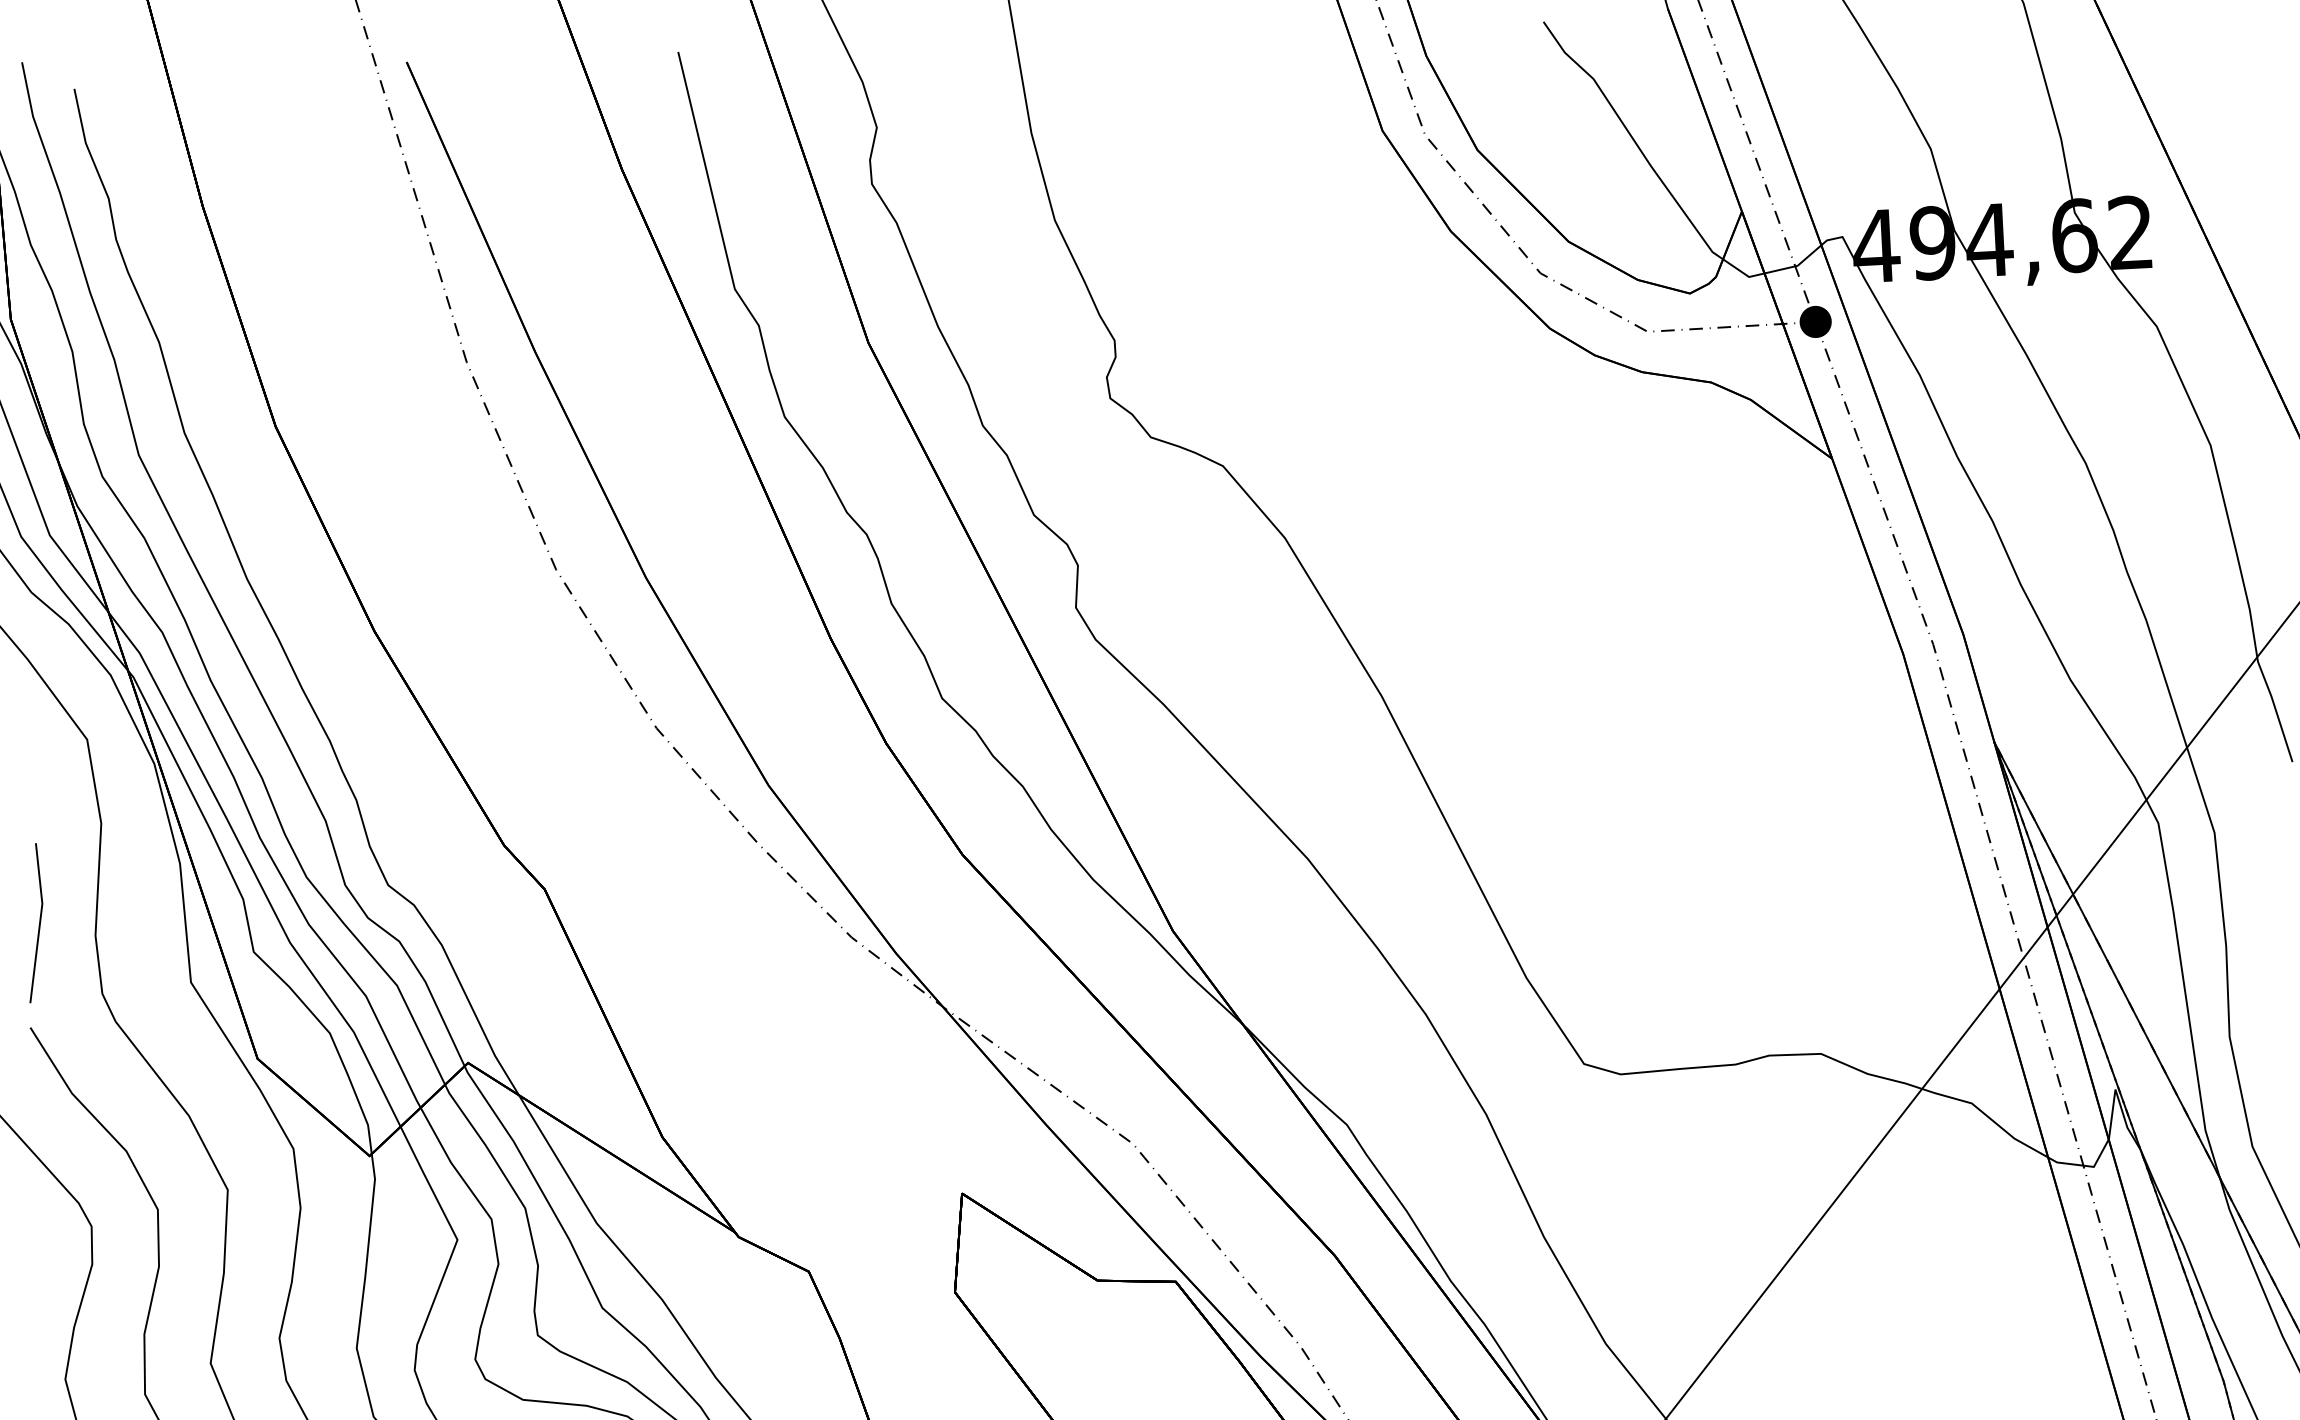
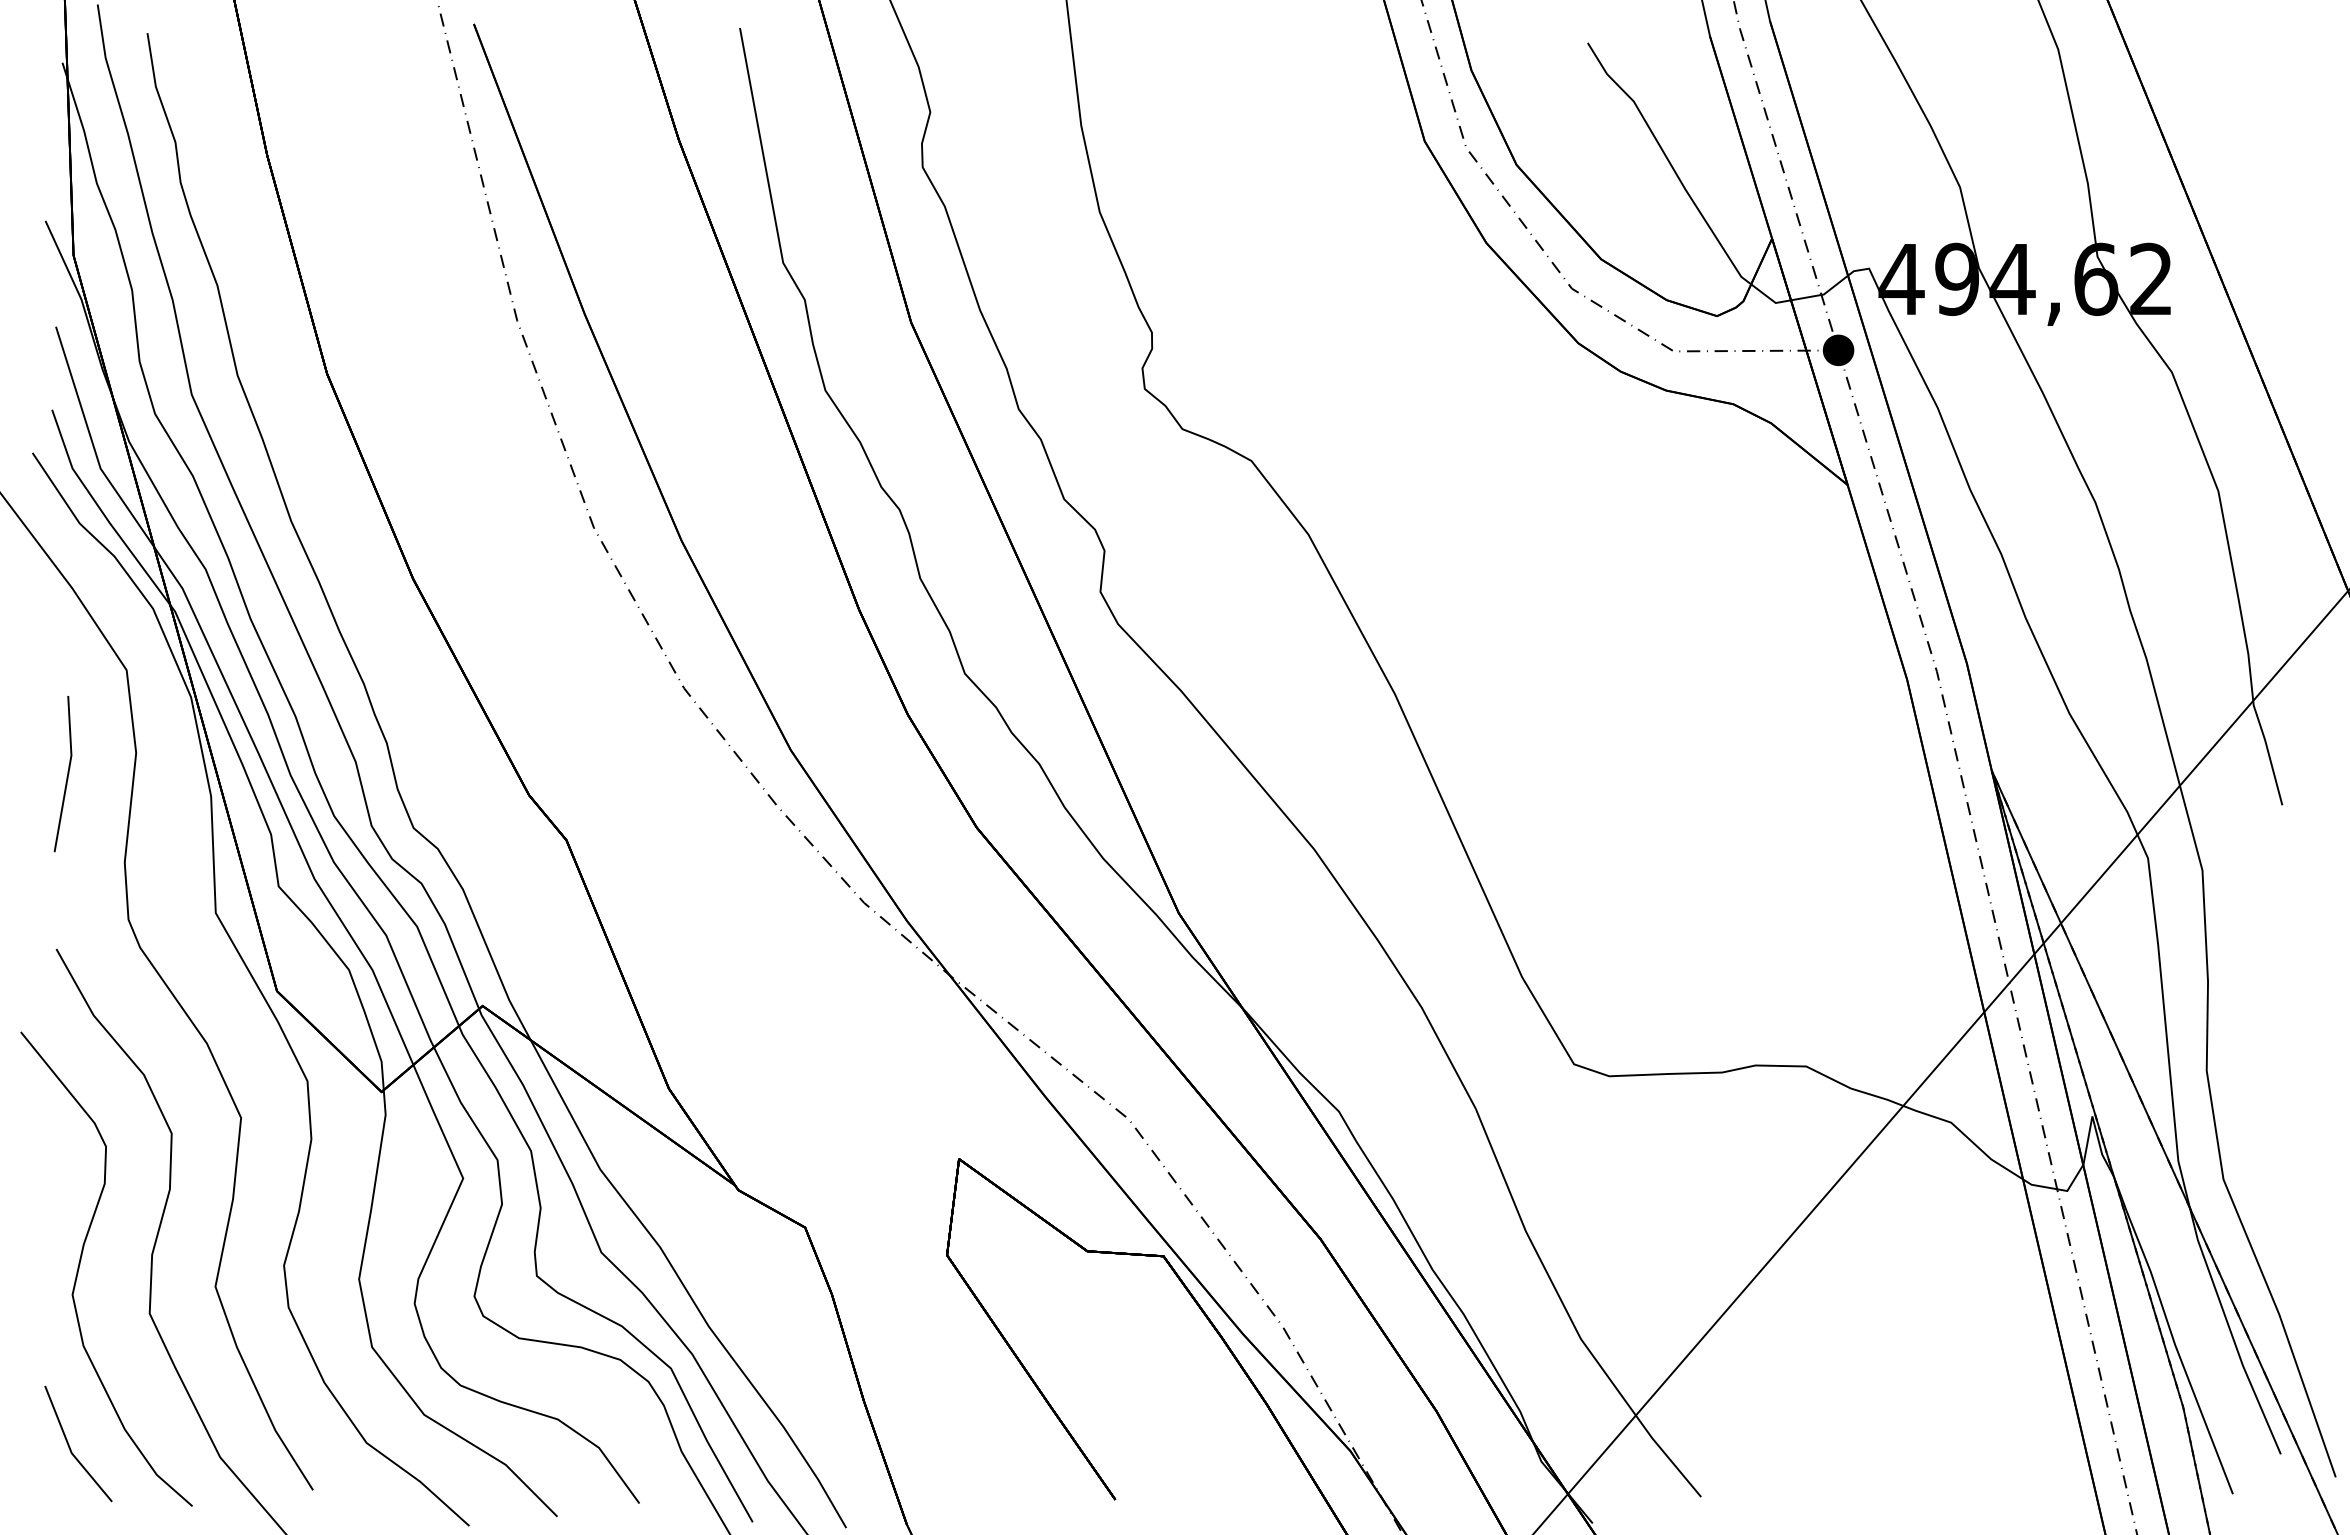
line: (38, 925) -> (66, 776), moved

